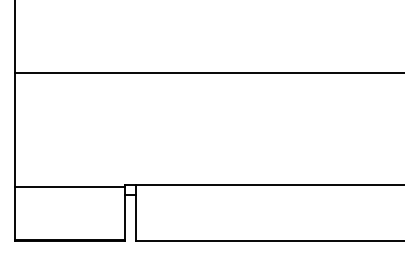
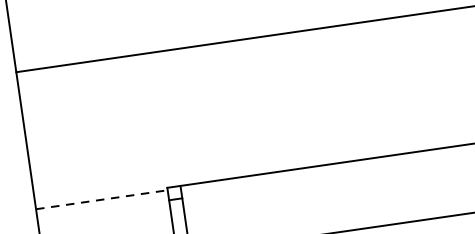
line: (70, 186) -> (102, 199), solid -> dashed

